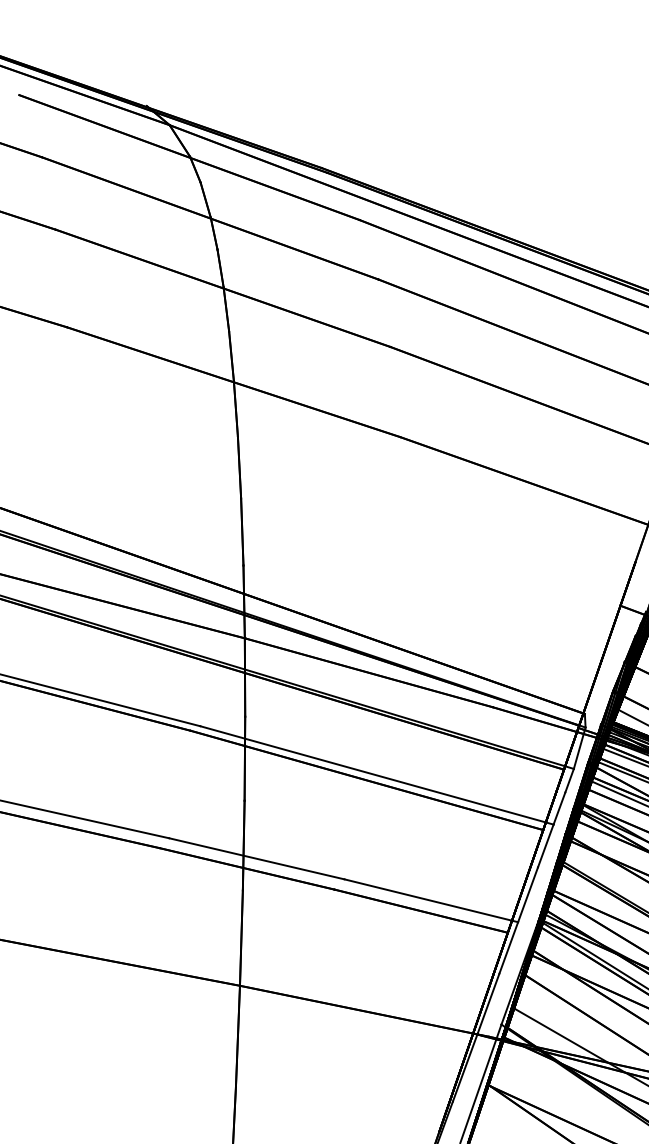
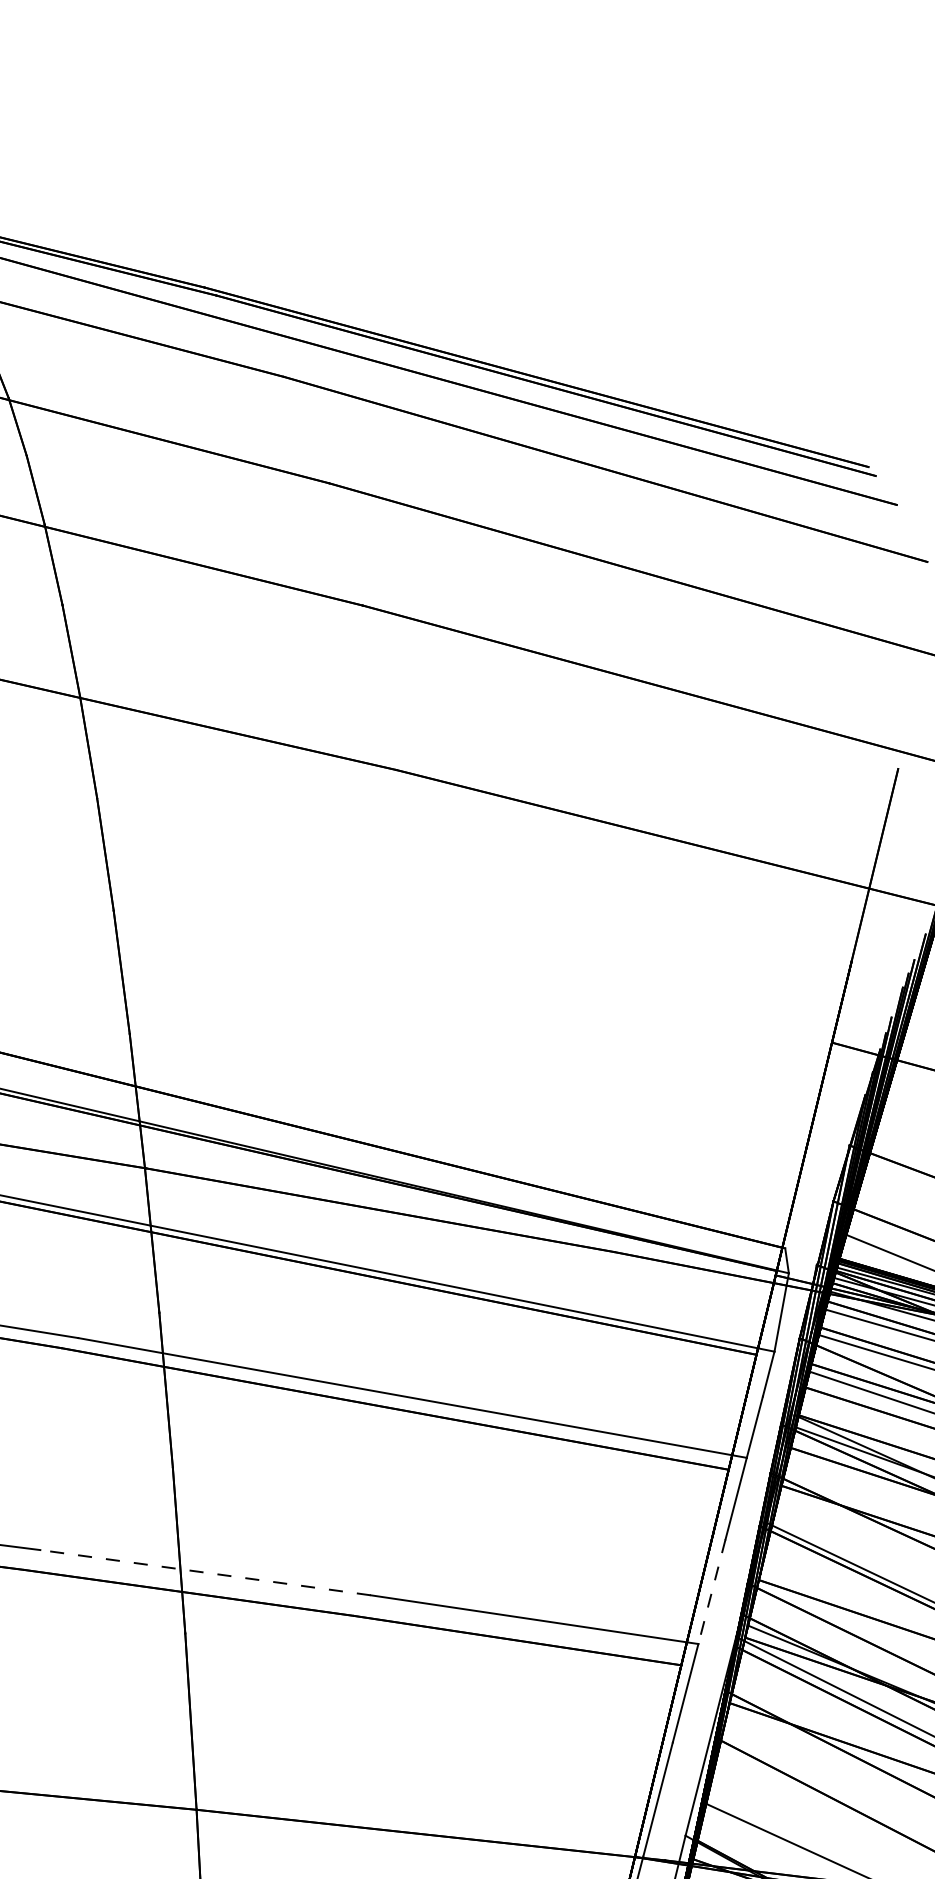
line: (256, 858) -> (204, 1572), solid -> dashed
line: (527, 895) -> (711, 1593), solid -> dashed

